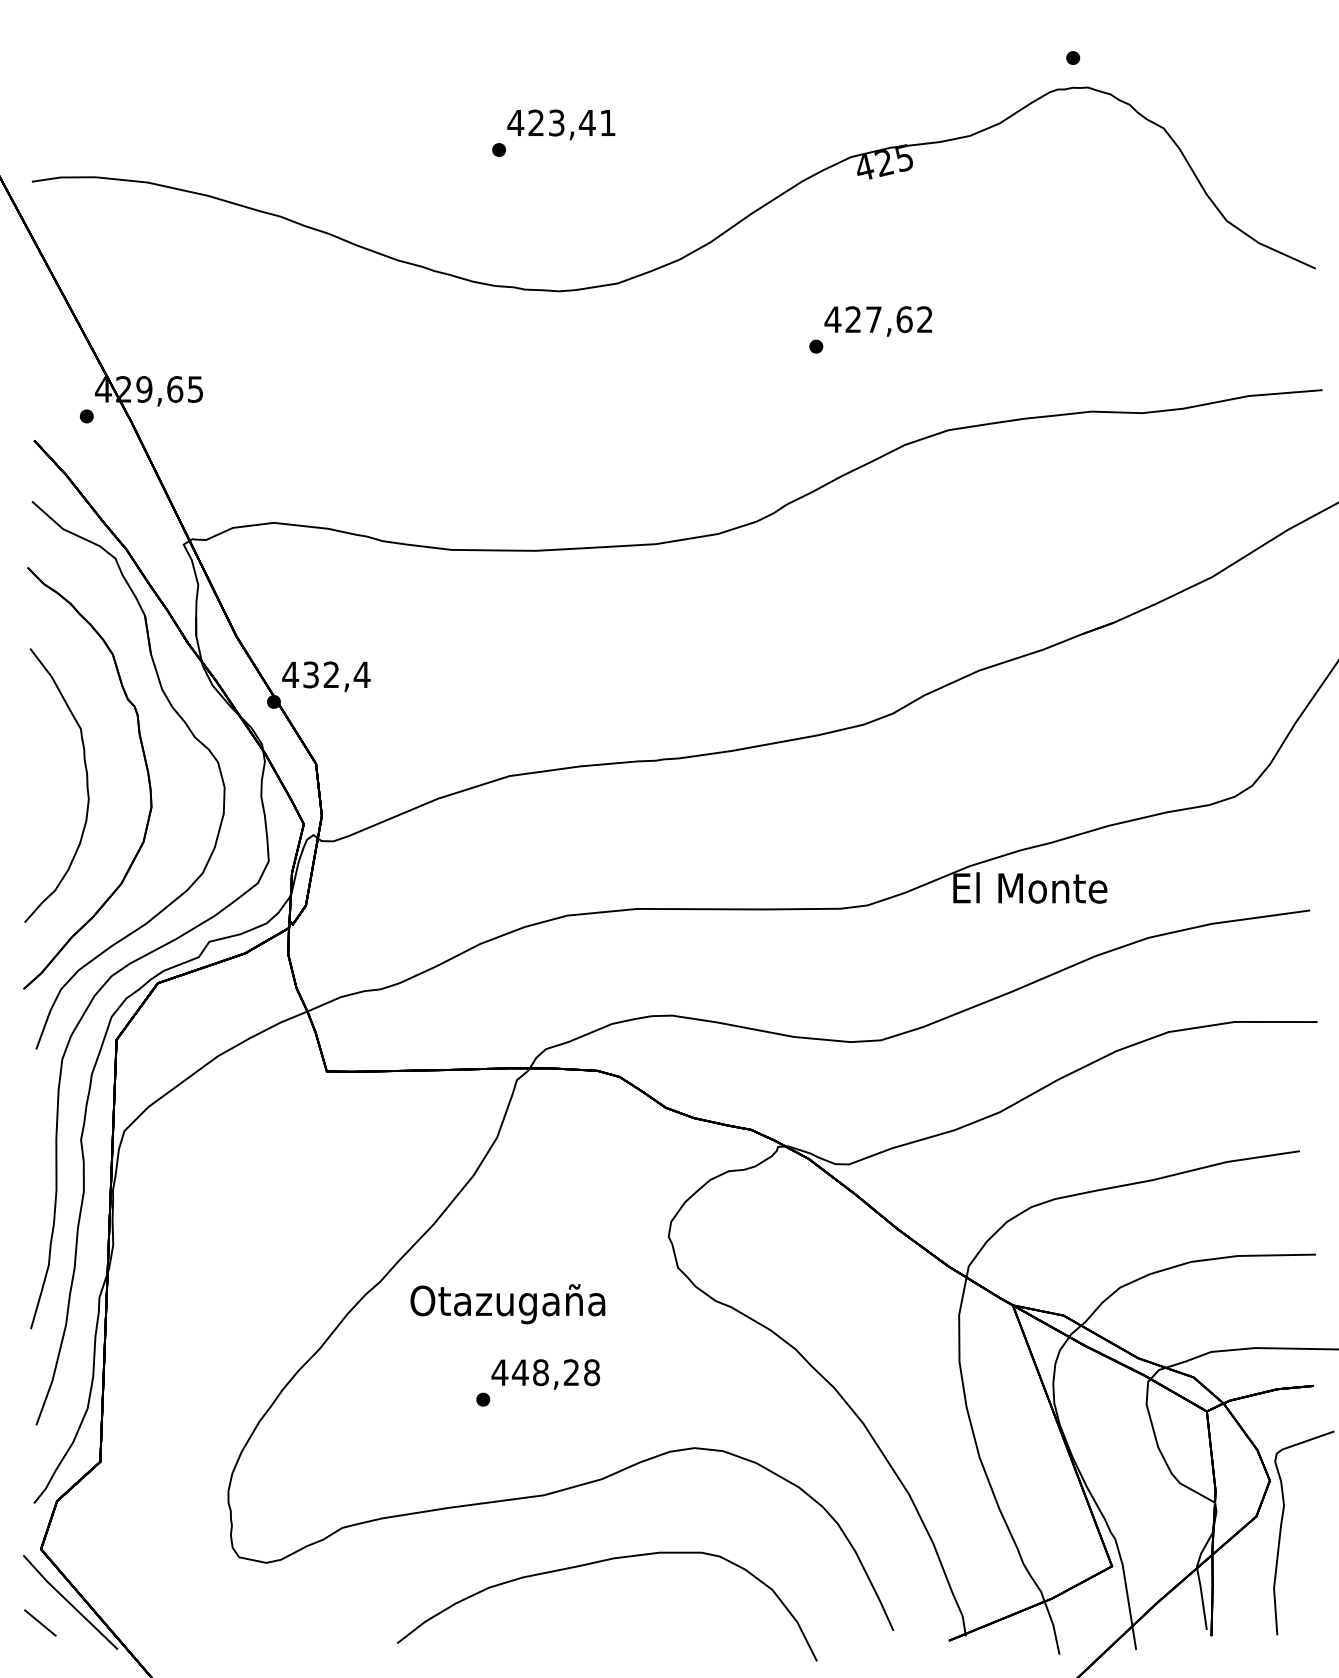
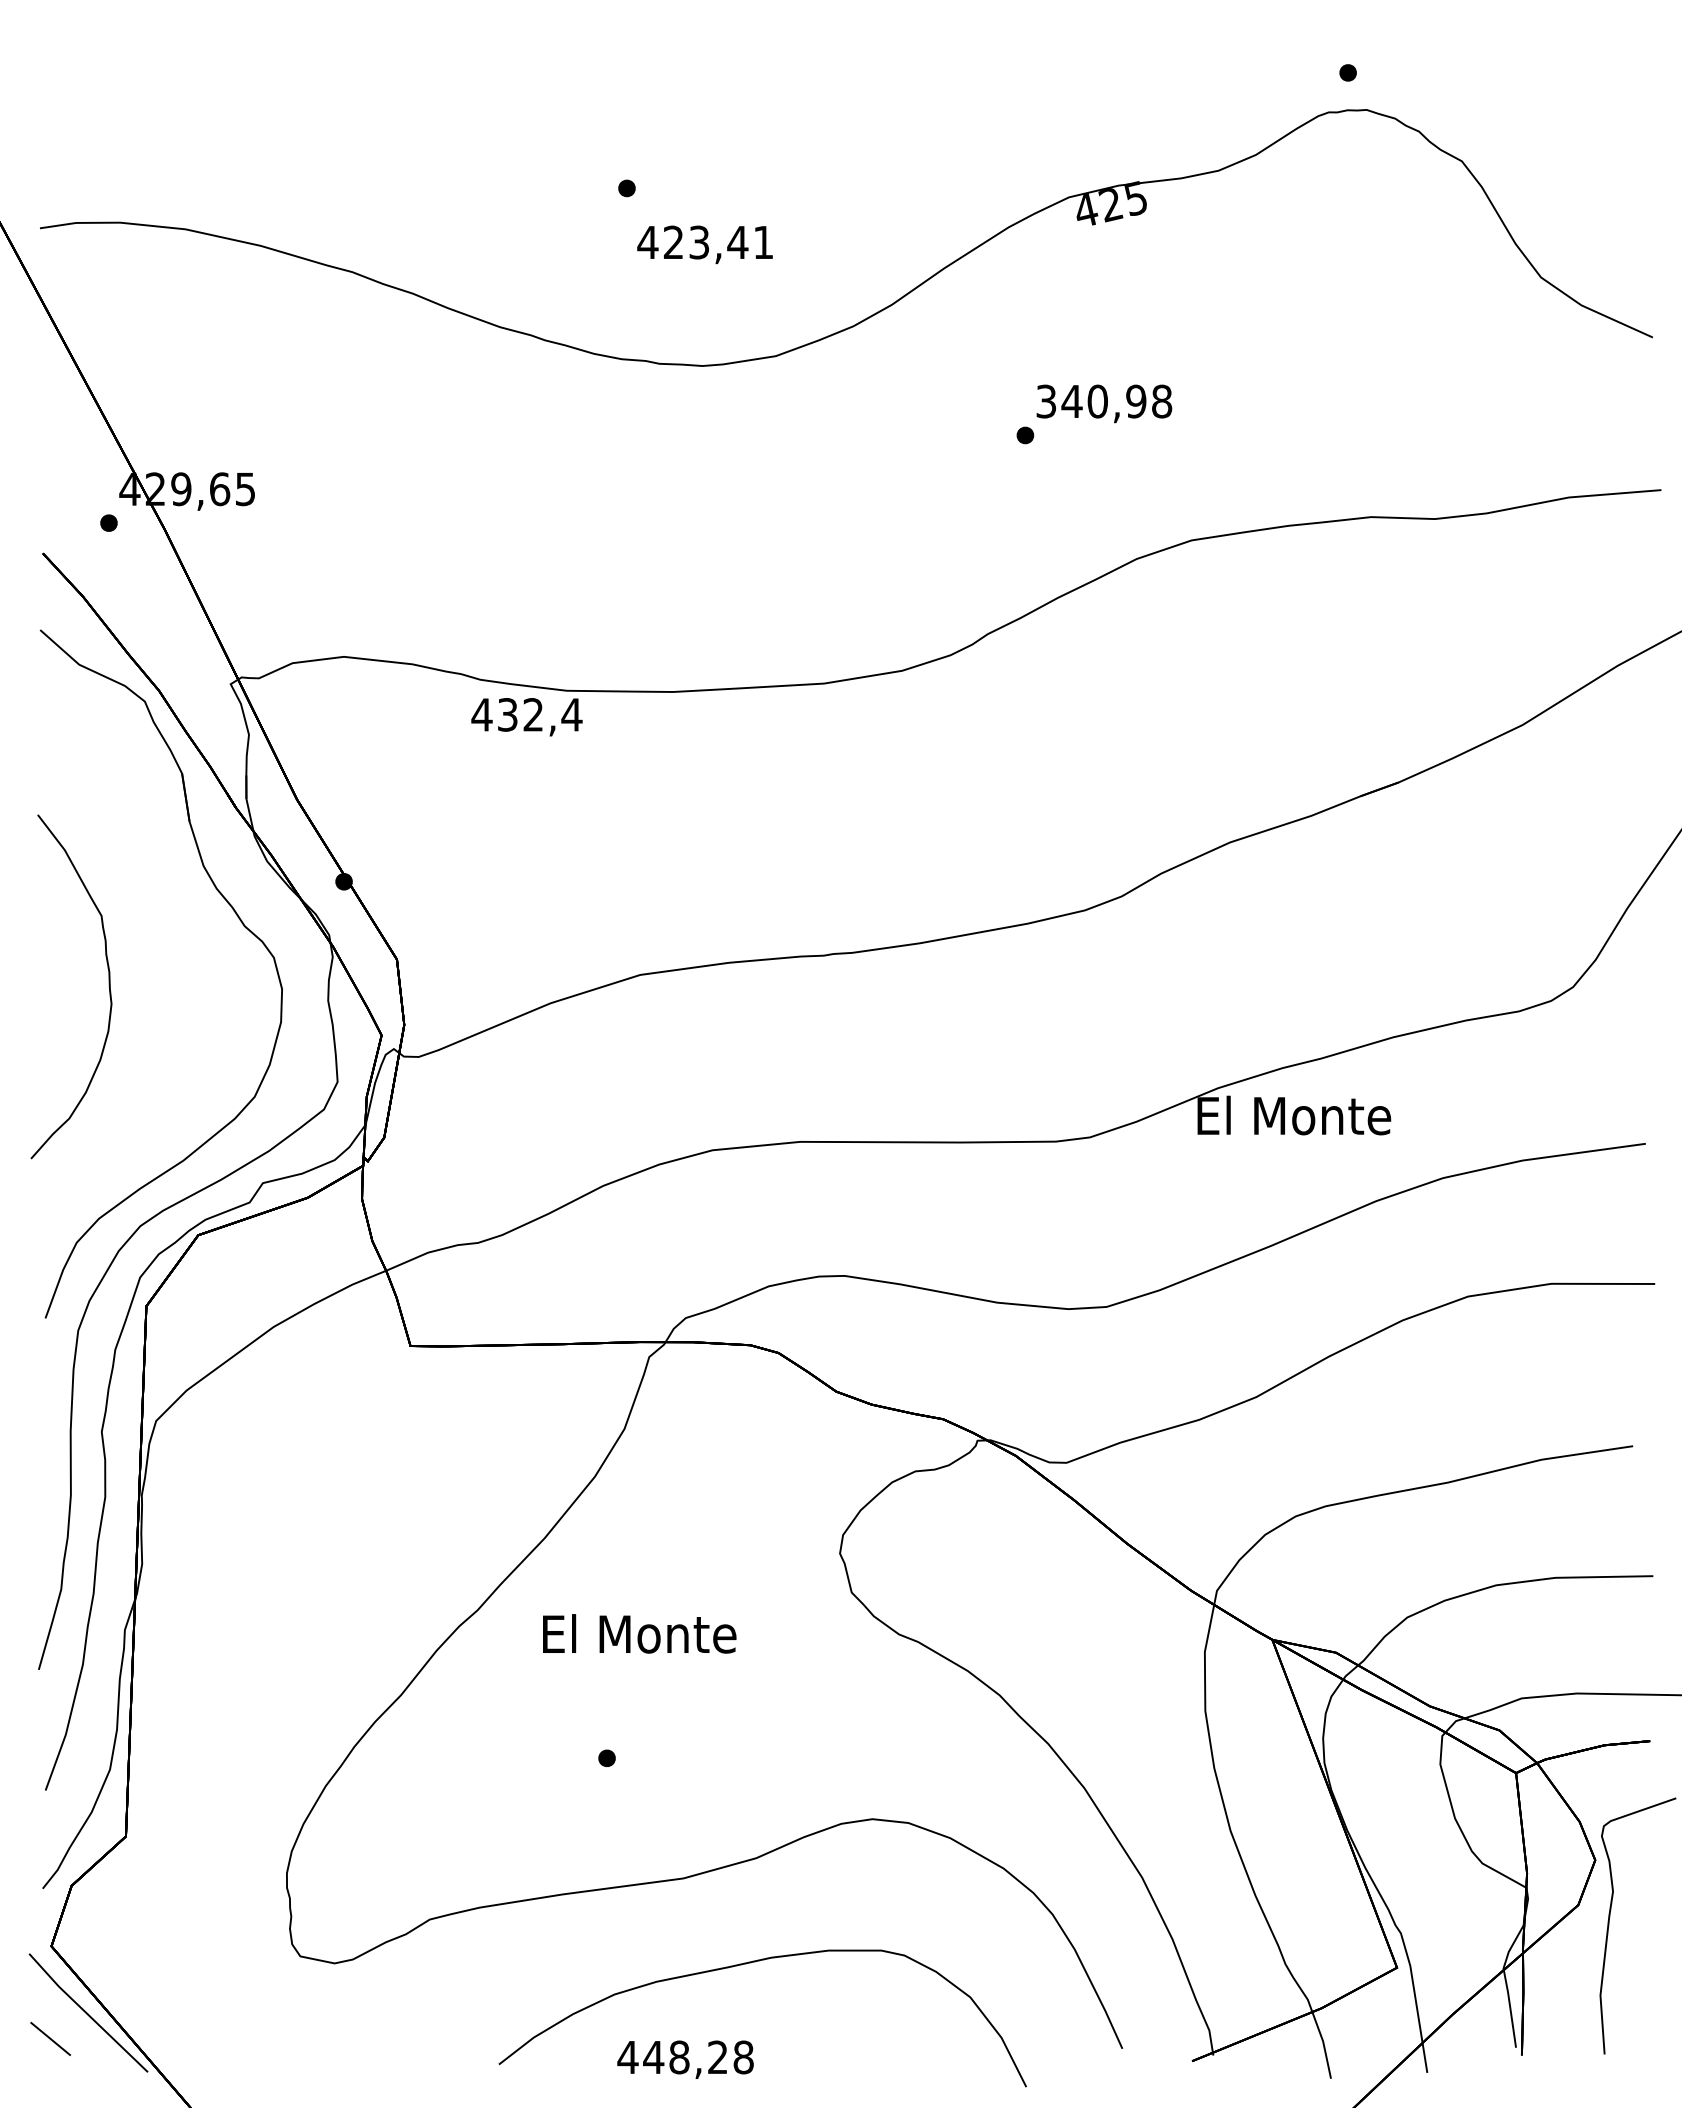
text: (560, 124) -> (704, 244), moved
text: (878, 319) -> (1103, 401), 427,62 -> 340,98
text: (326, 677) -> (526, 717), moved
part: (145, 764) -> (182, 960), removed
text: (507, 1304) -> (637, 1638), Otazugaña -> El Monte
text: (545, 1374) -> (685, 2059), moved

